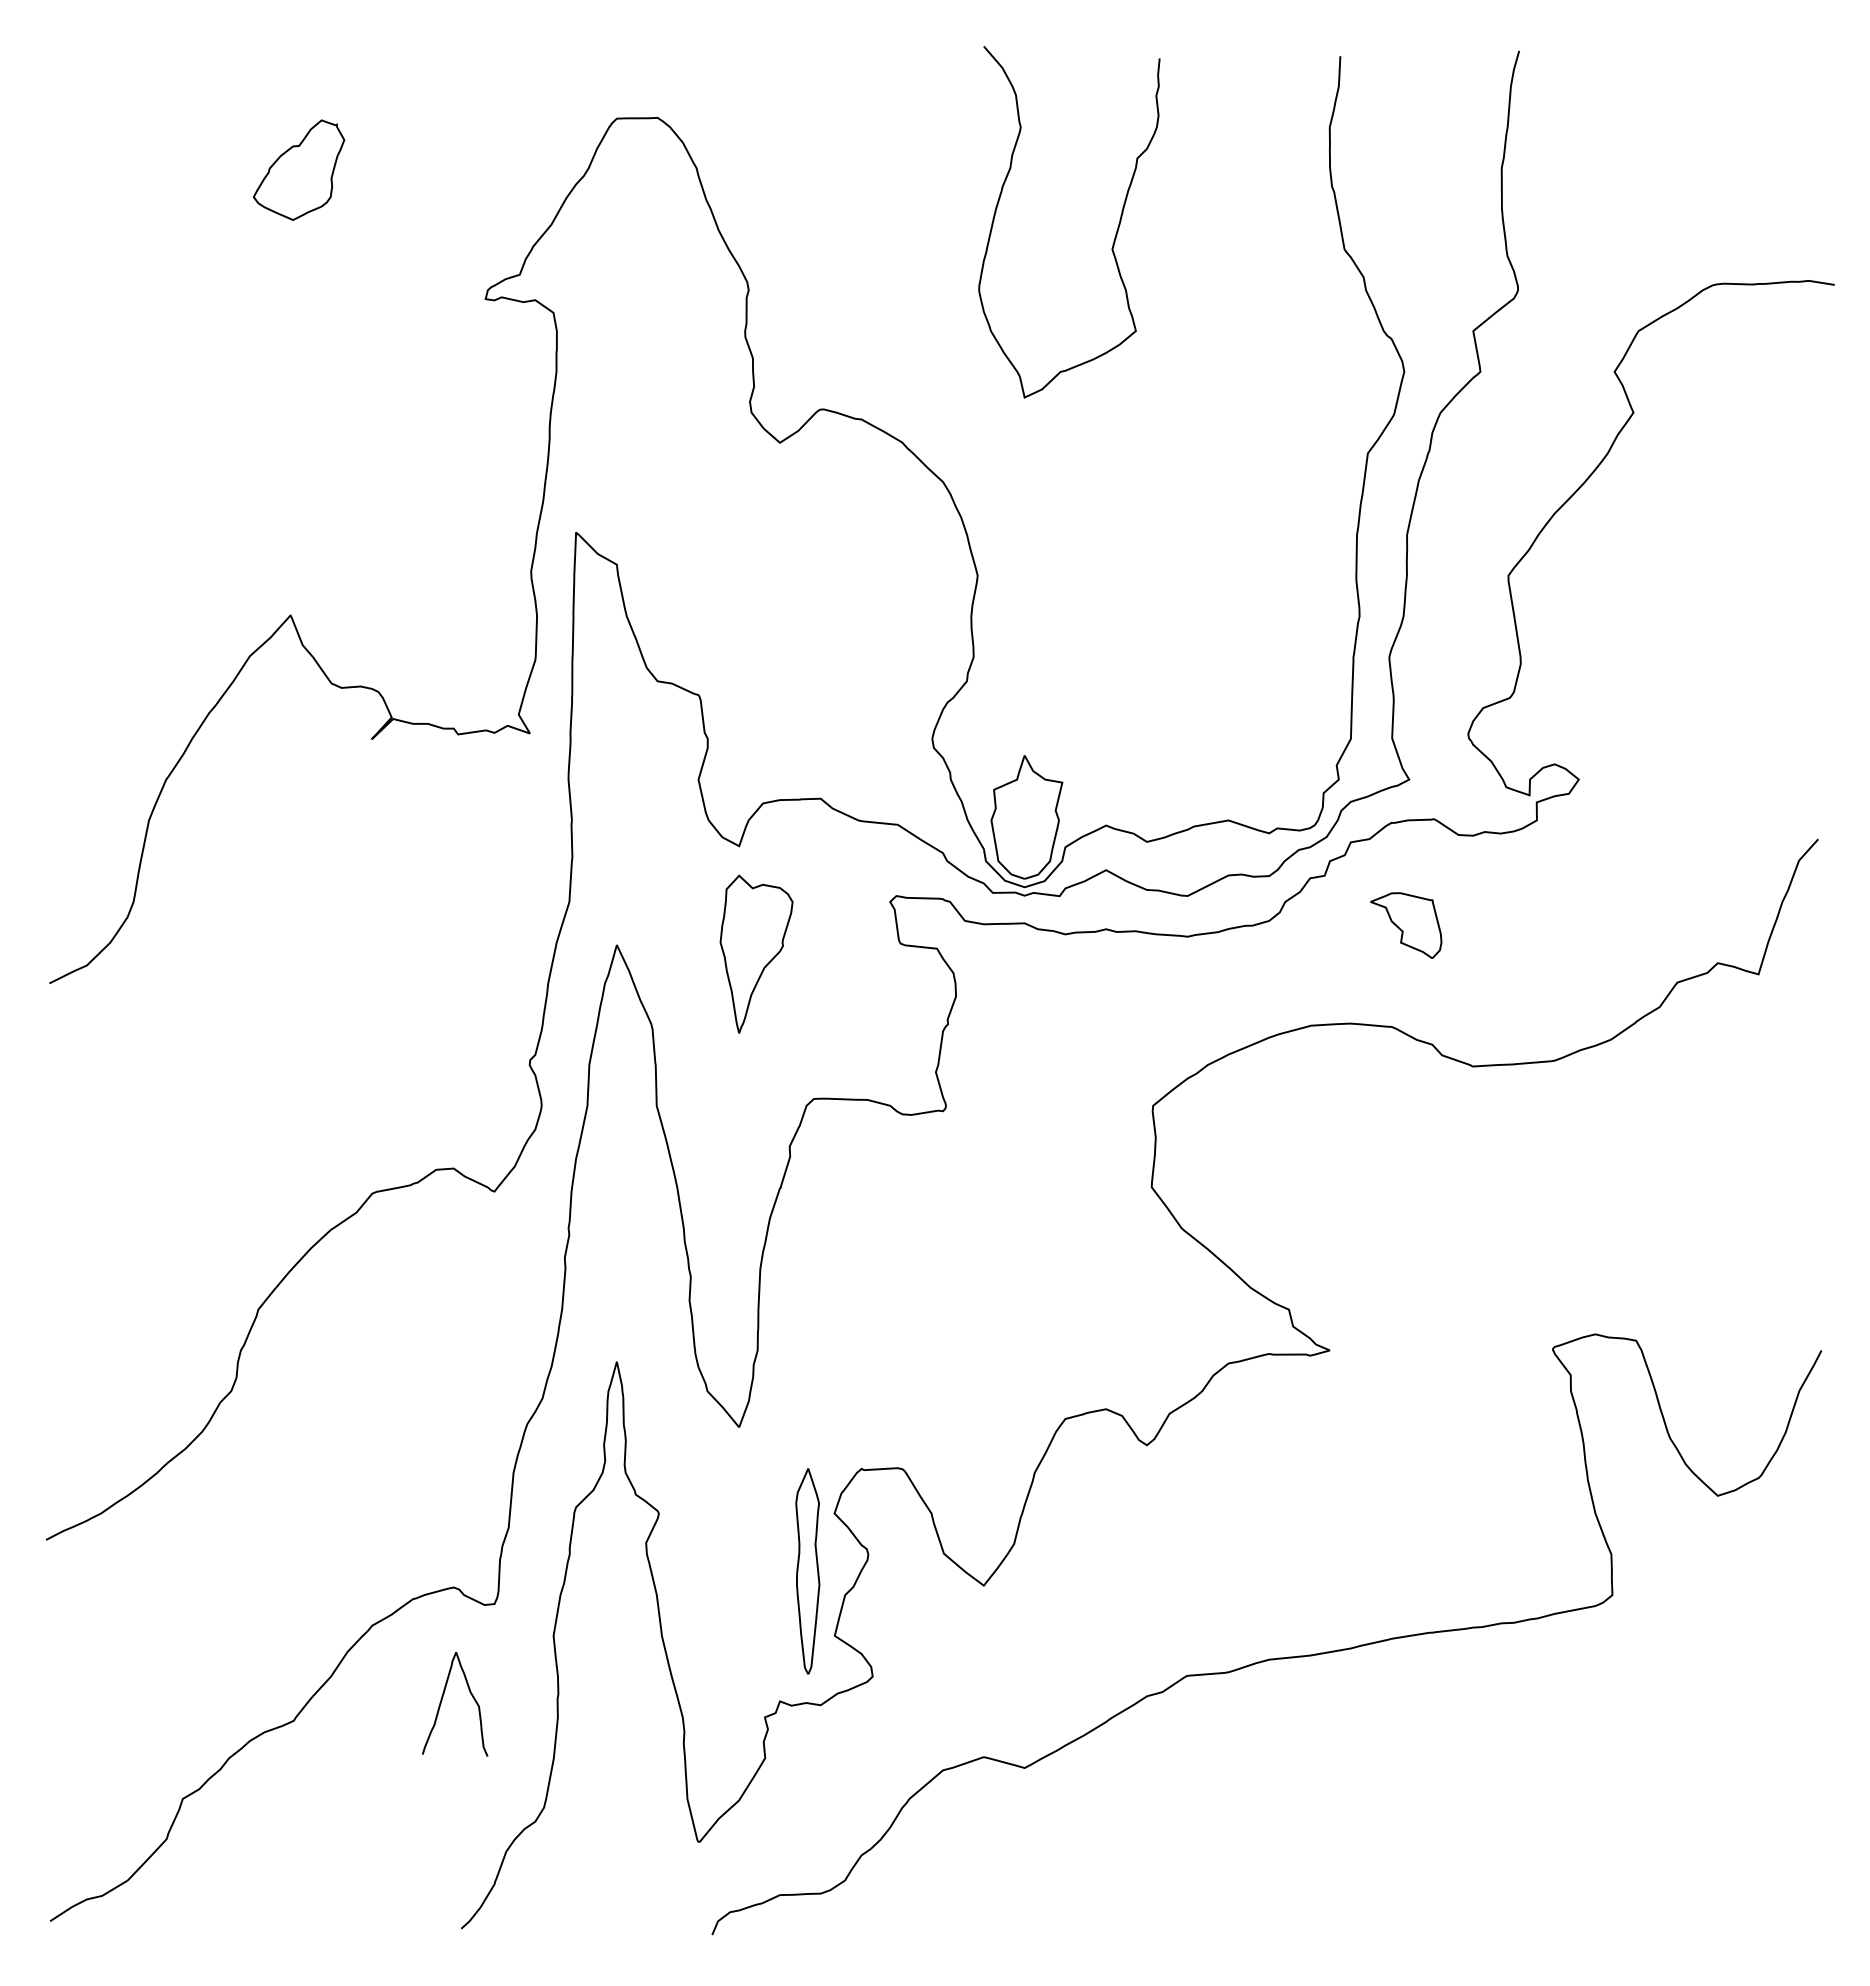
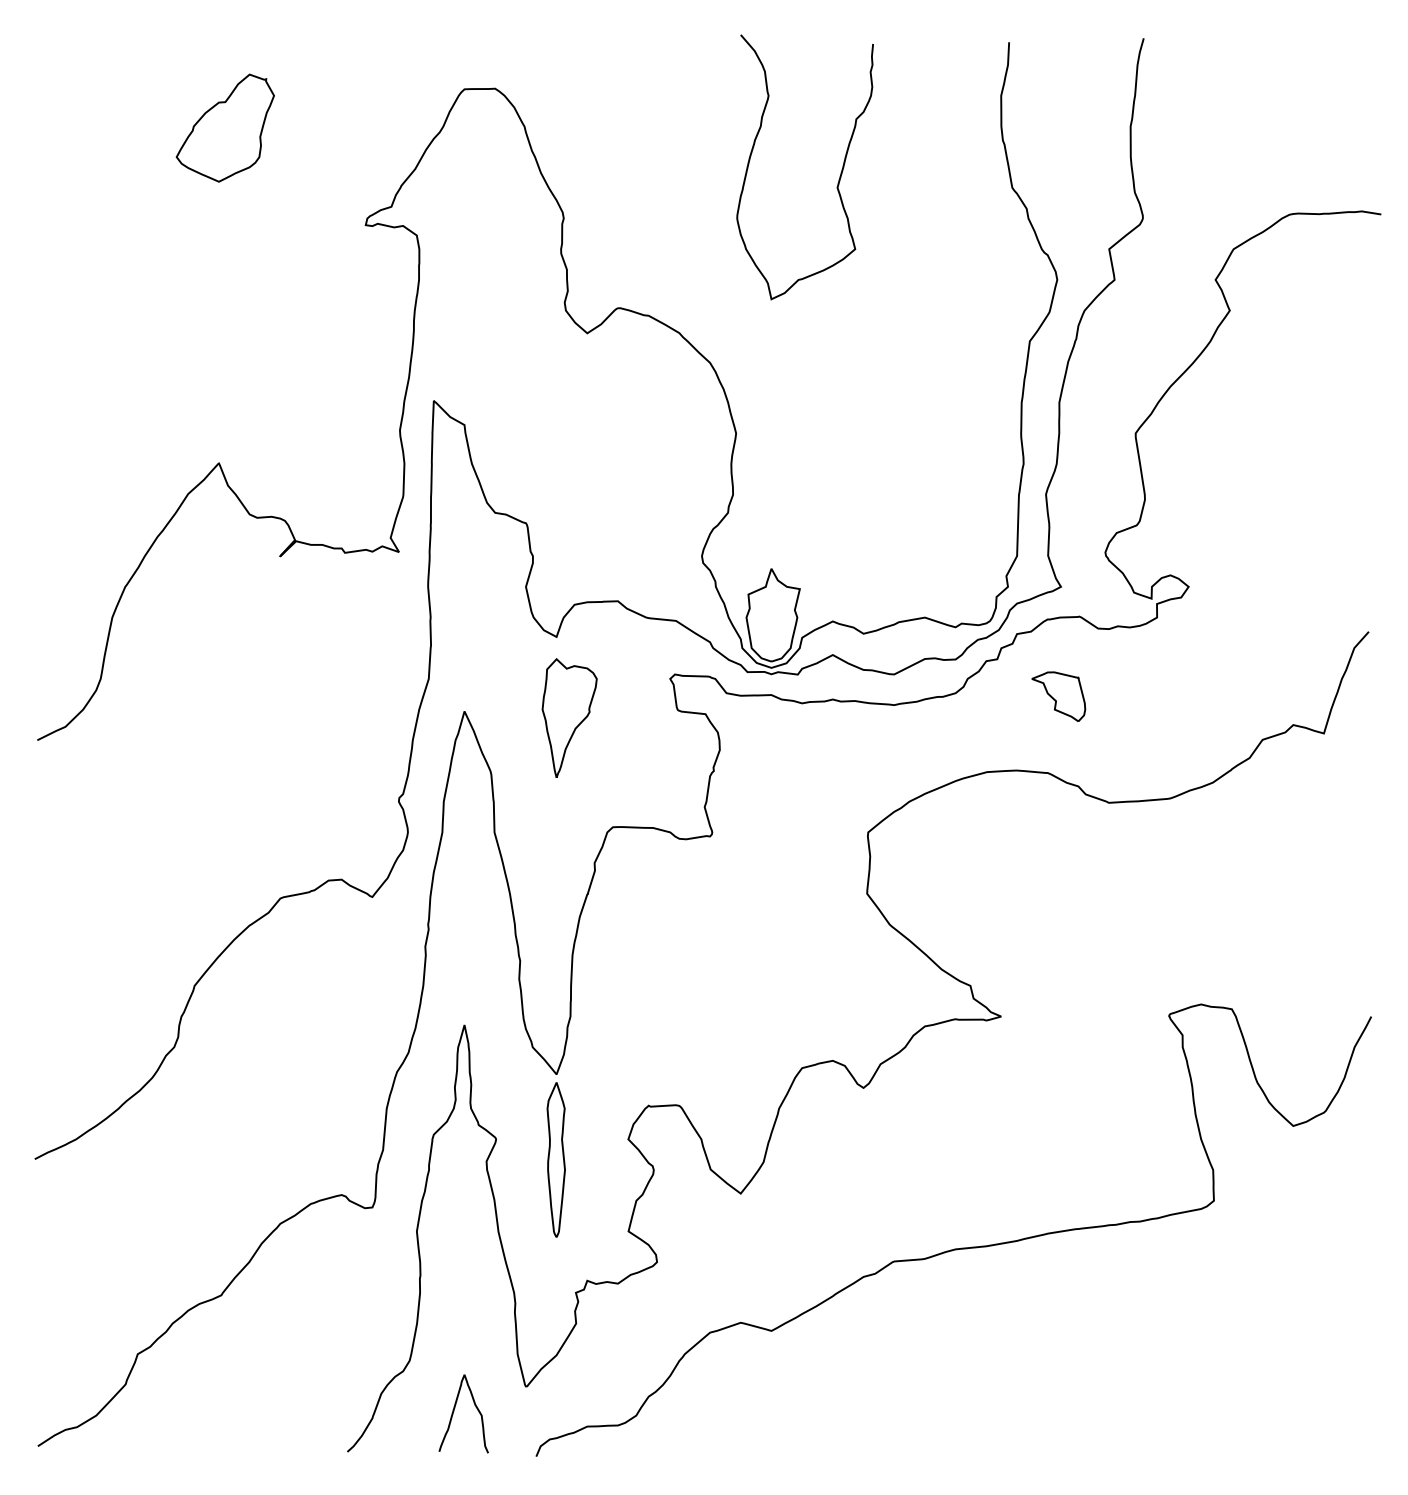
part: (298, 169) -> (224, 127), size x1.43
part: (806, 1570) -> (555, 1159), moved
curve: (442, 1701) -> (454, 1411), moved

